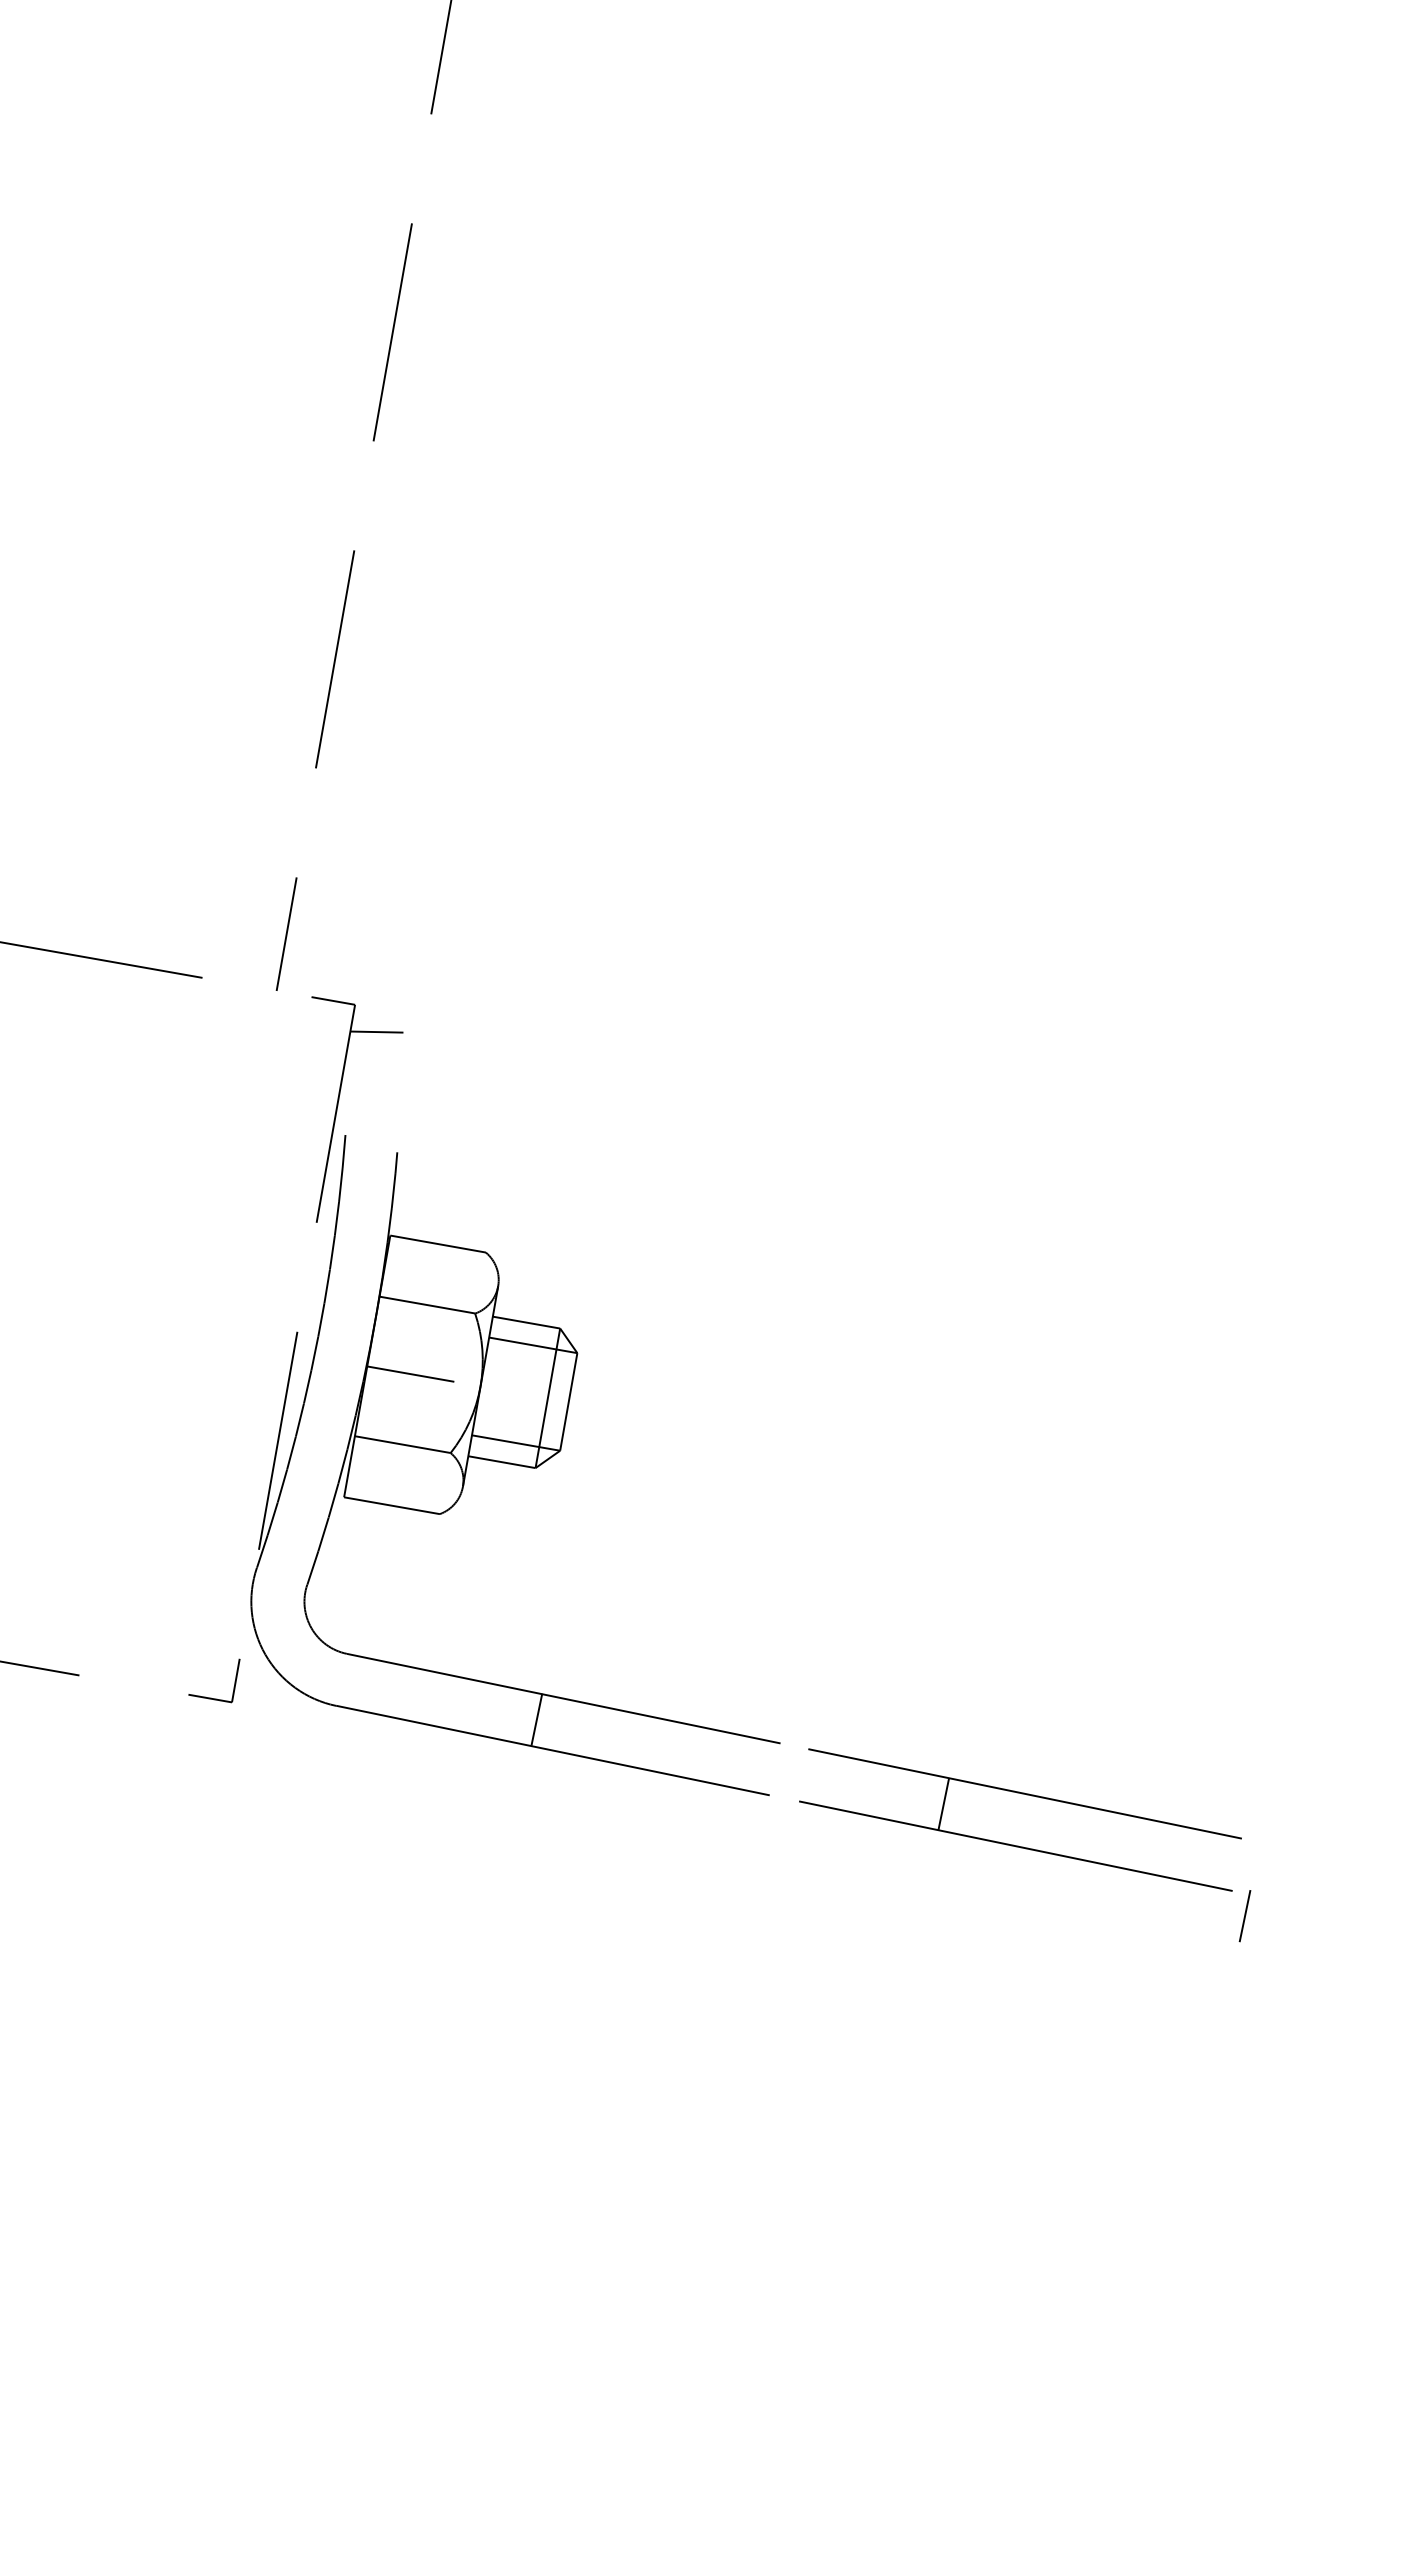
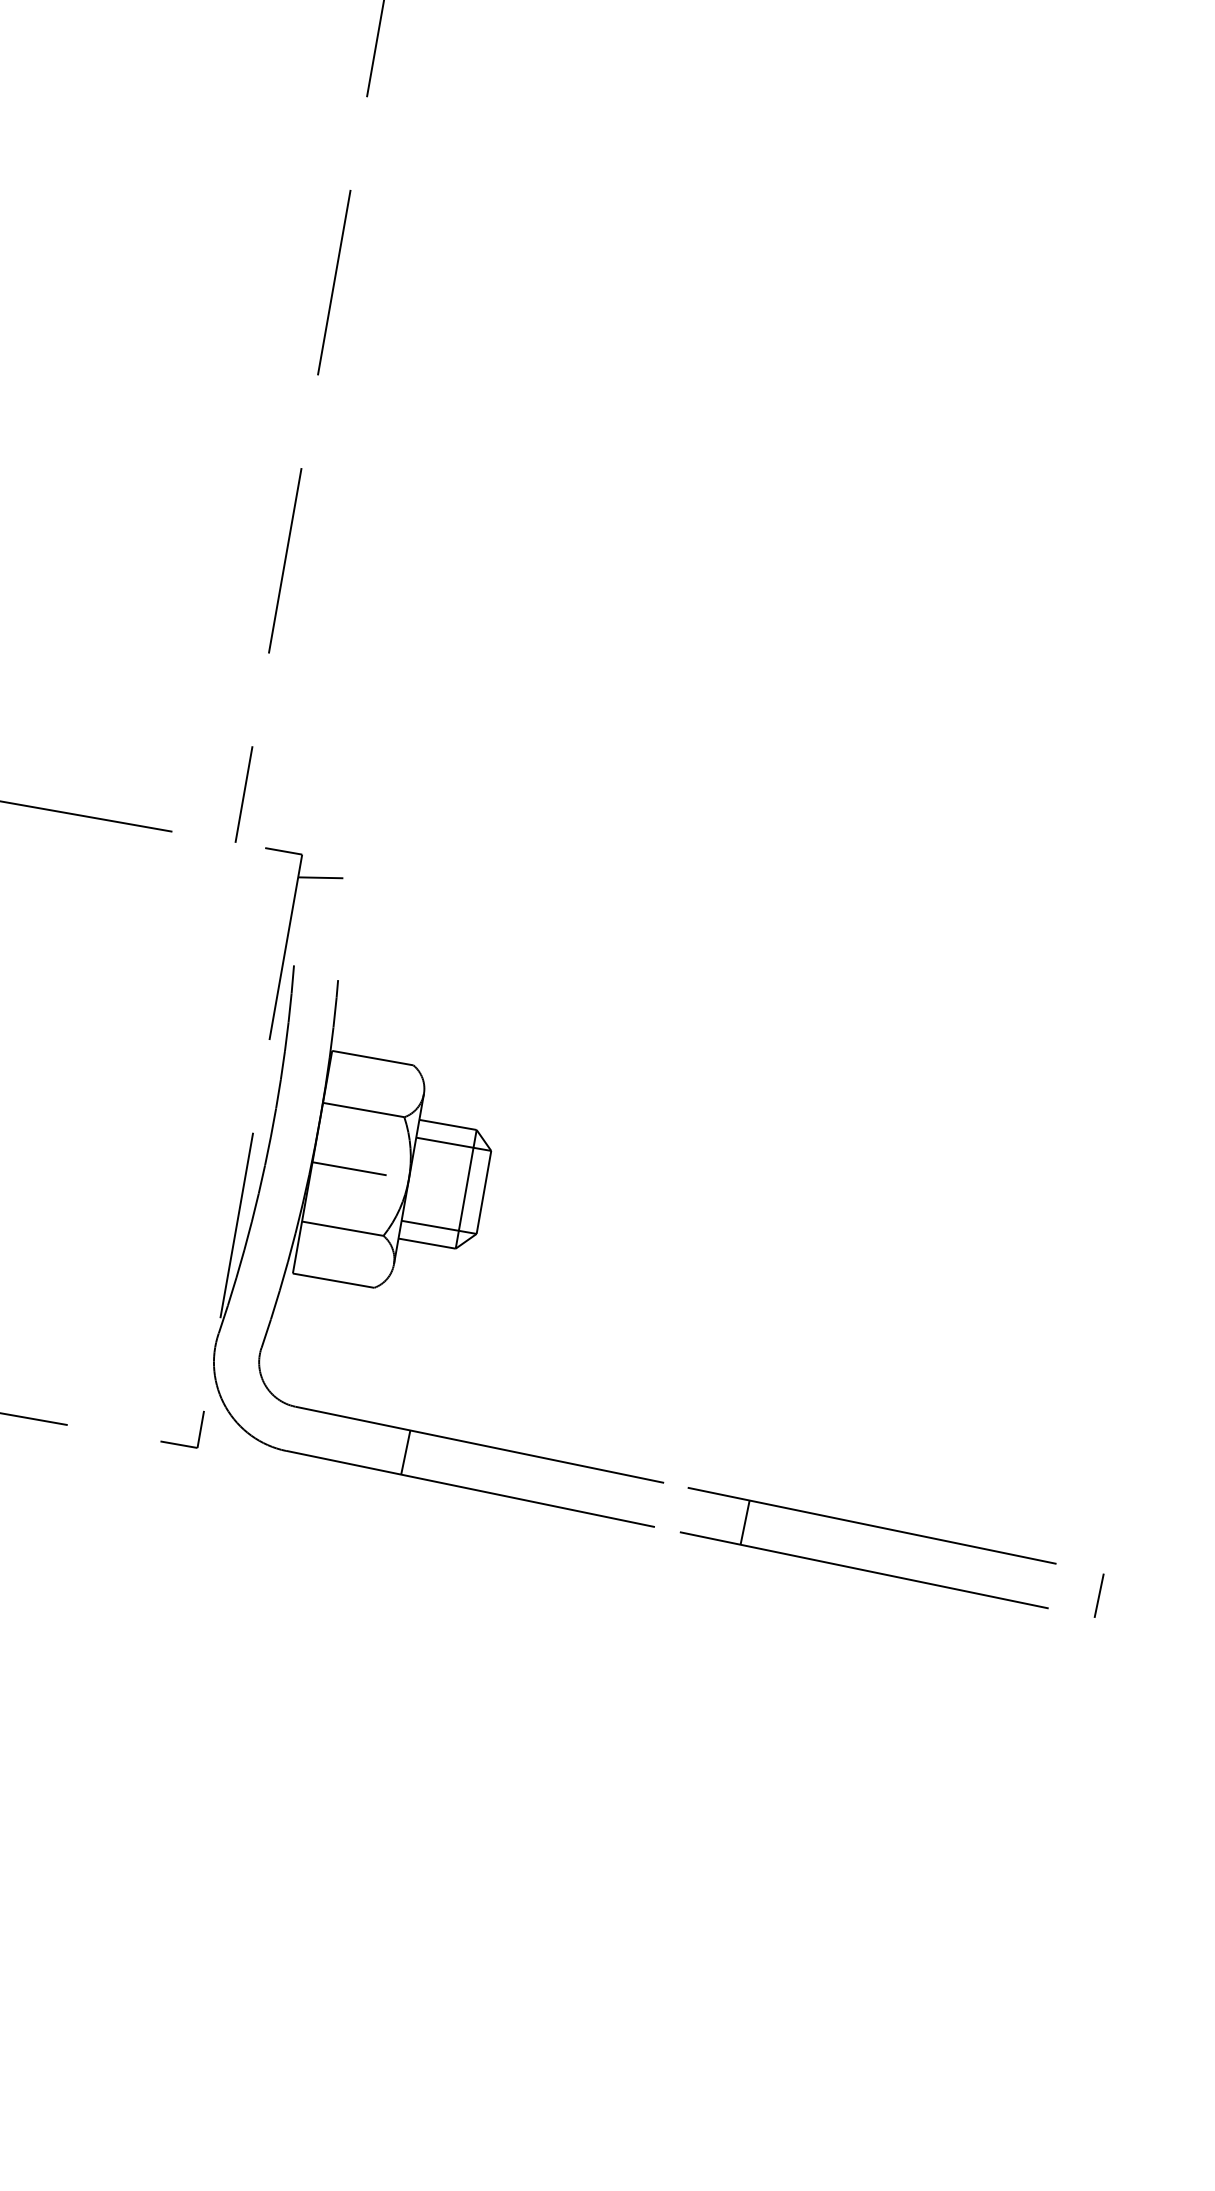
line: (536, 1719) -> (405, 1452), moved
line: (943, 1804) -> (744, 1522), moved
line: (1244, 1916) -> (1098, 1596), moved

